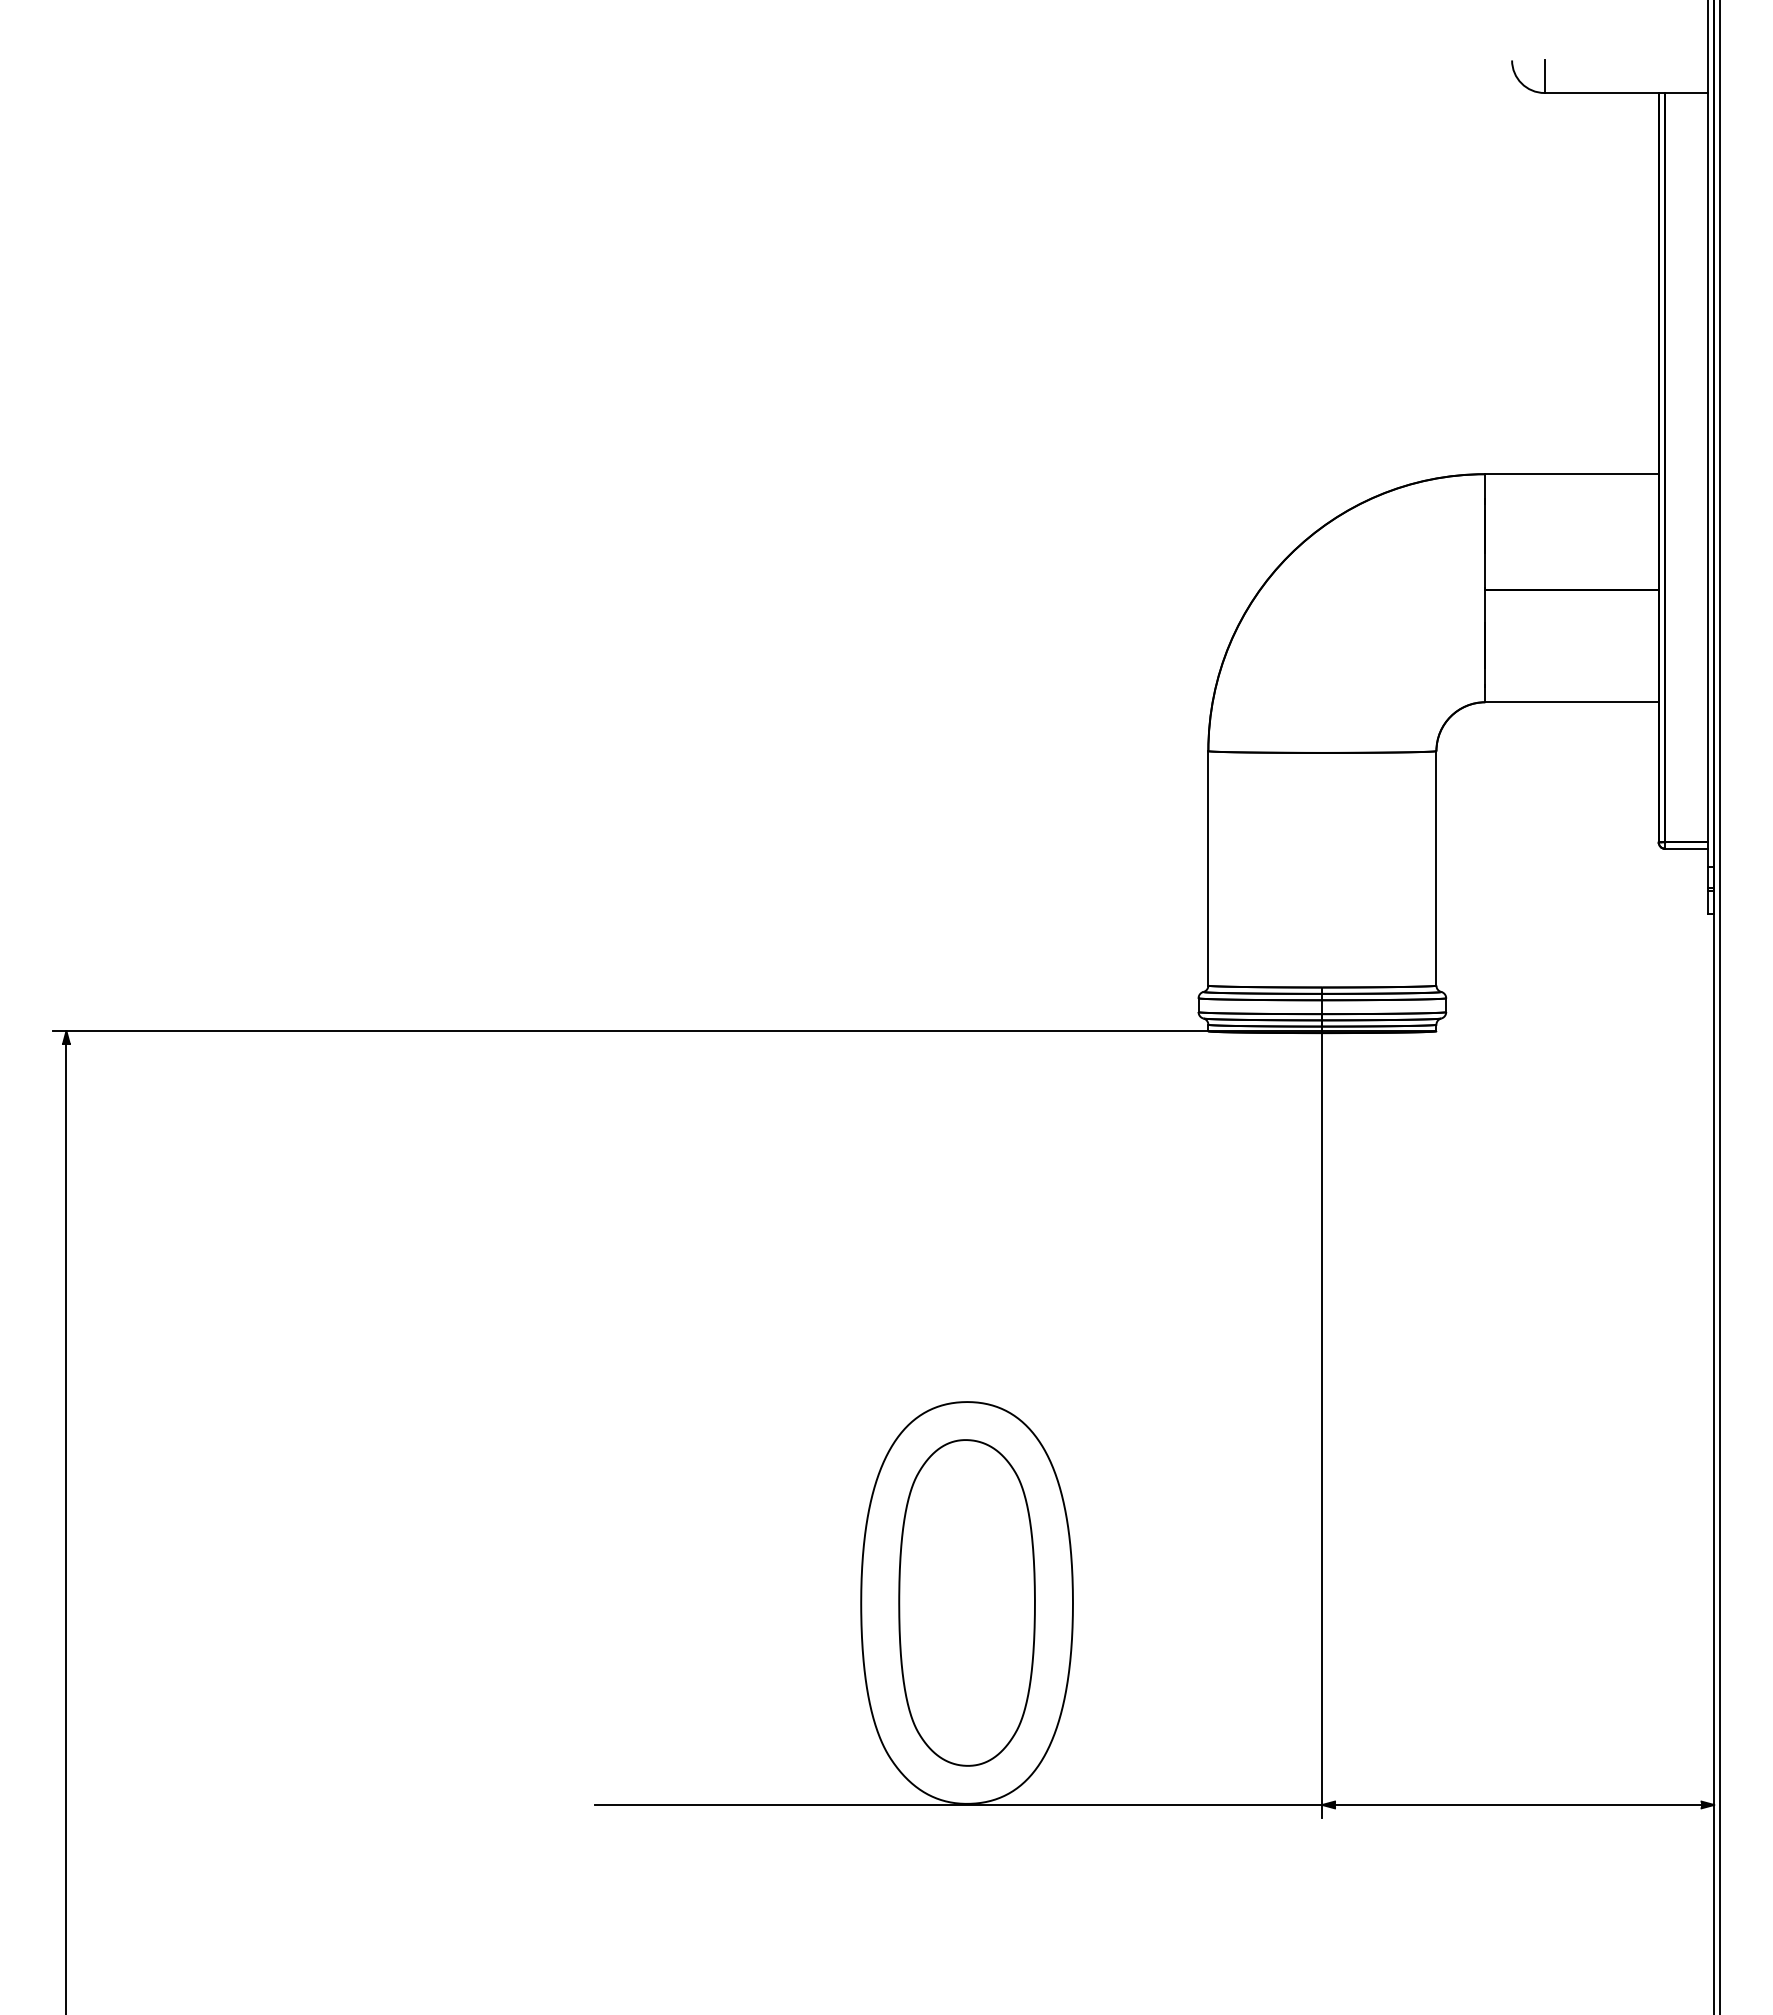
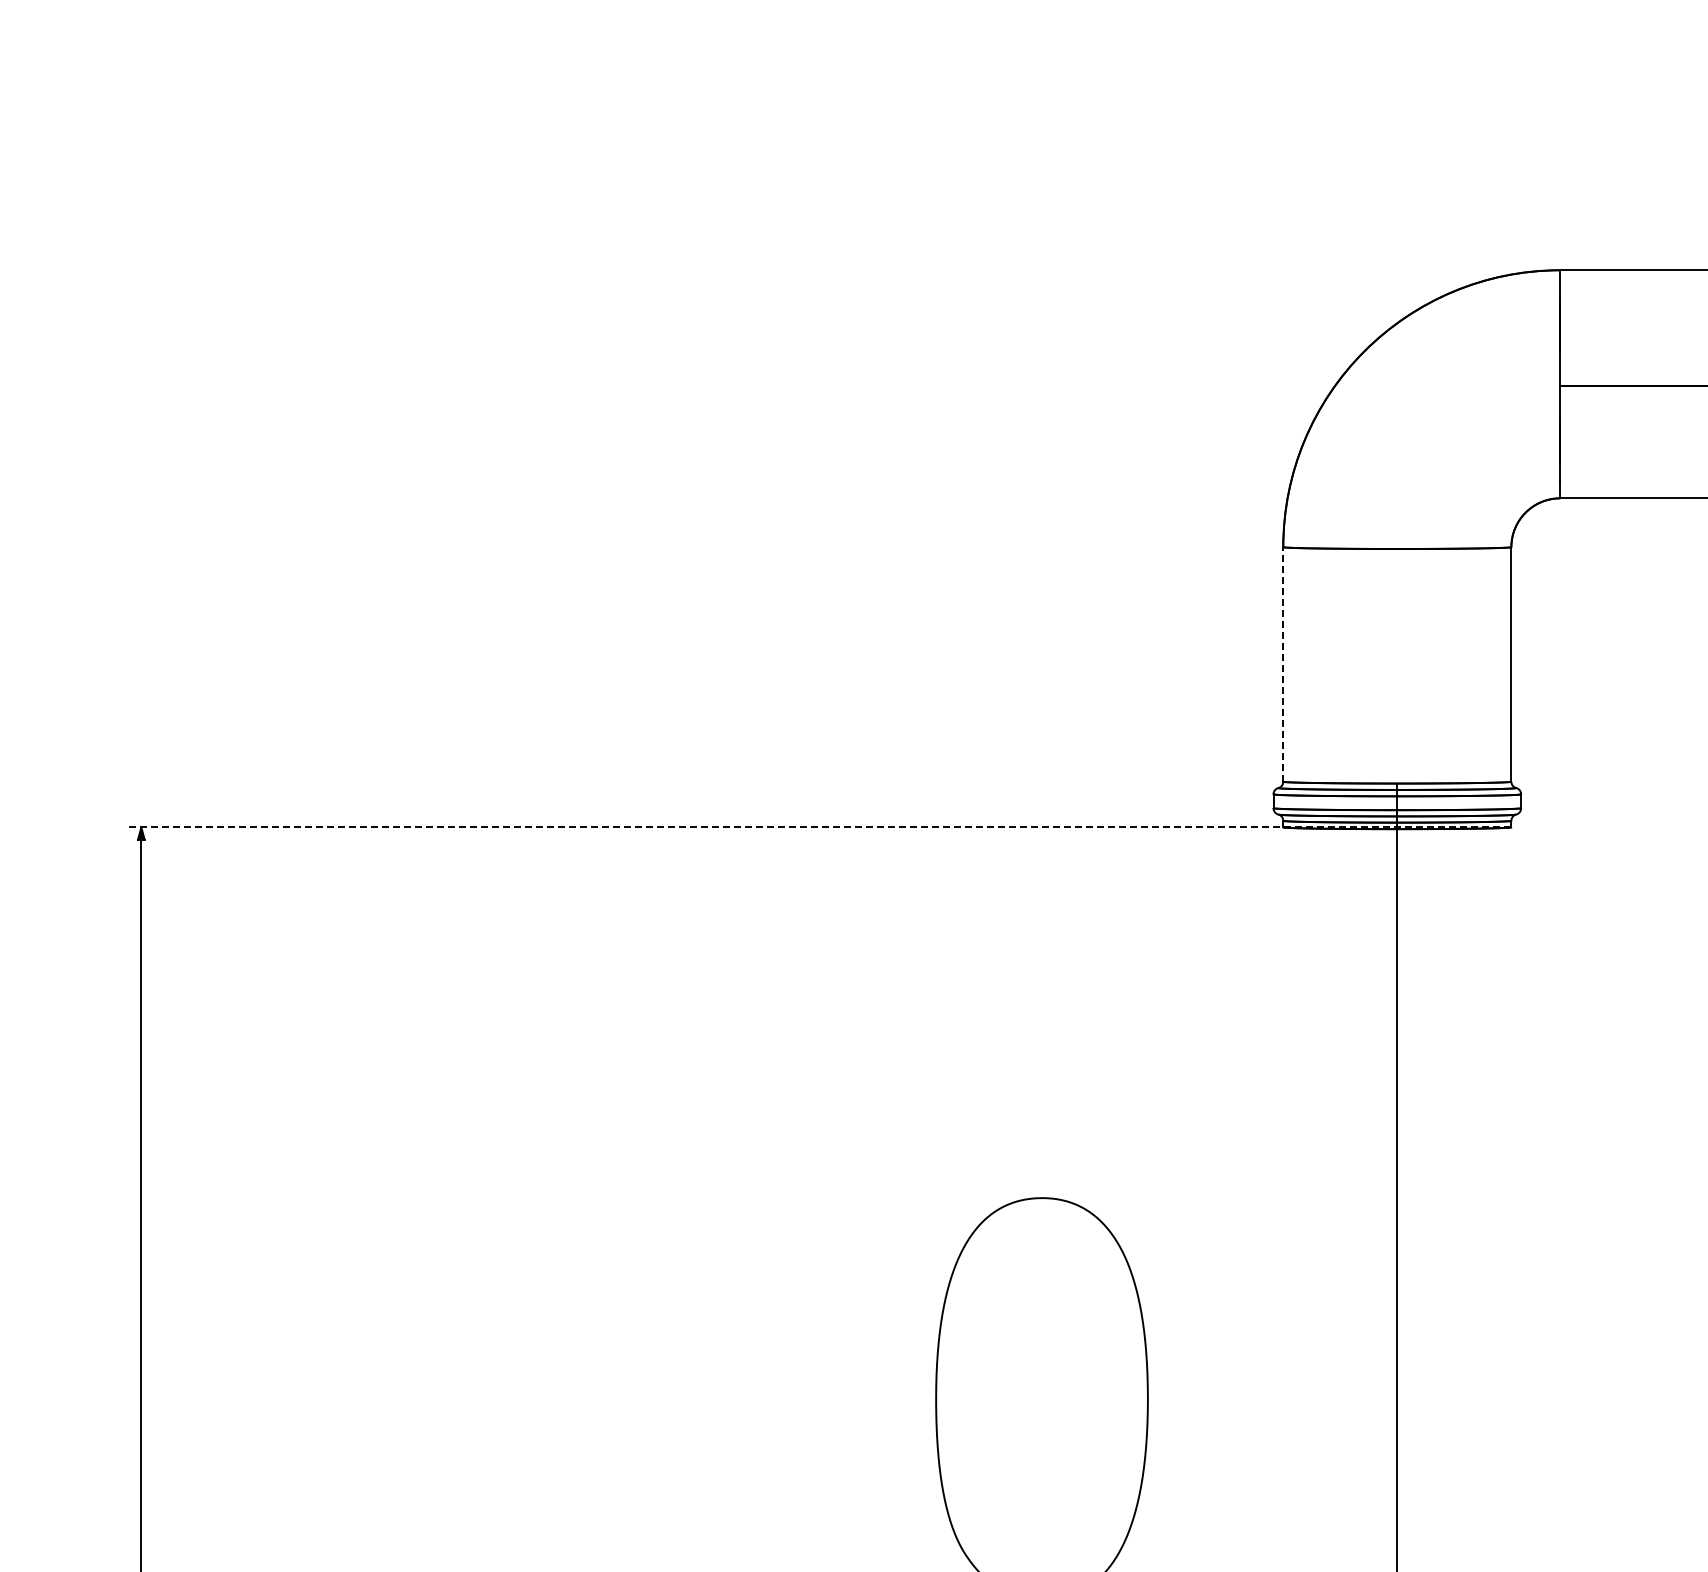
line: (1208, 867) -> (1283, 663), solid -> dashed
line: (744, 1031) -> (819, 827), solid -> dashed
part: (966, 1602) -> (1041, 1398), removed

